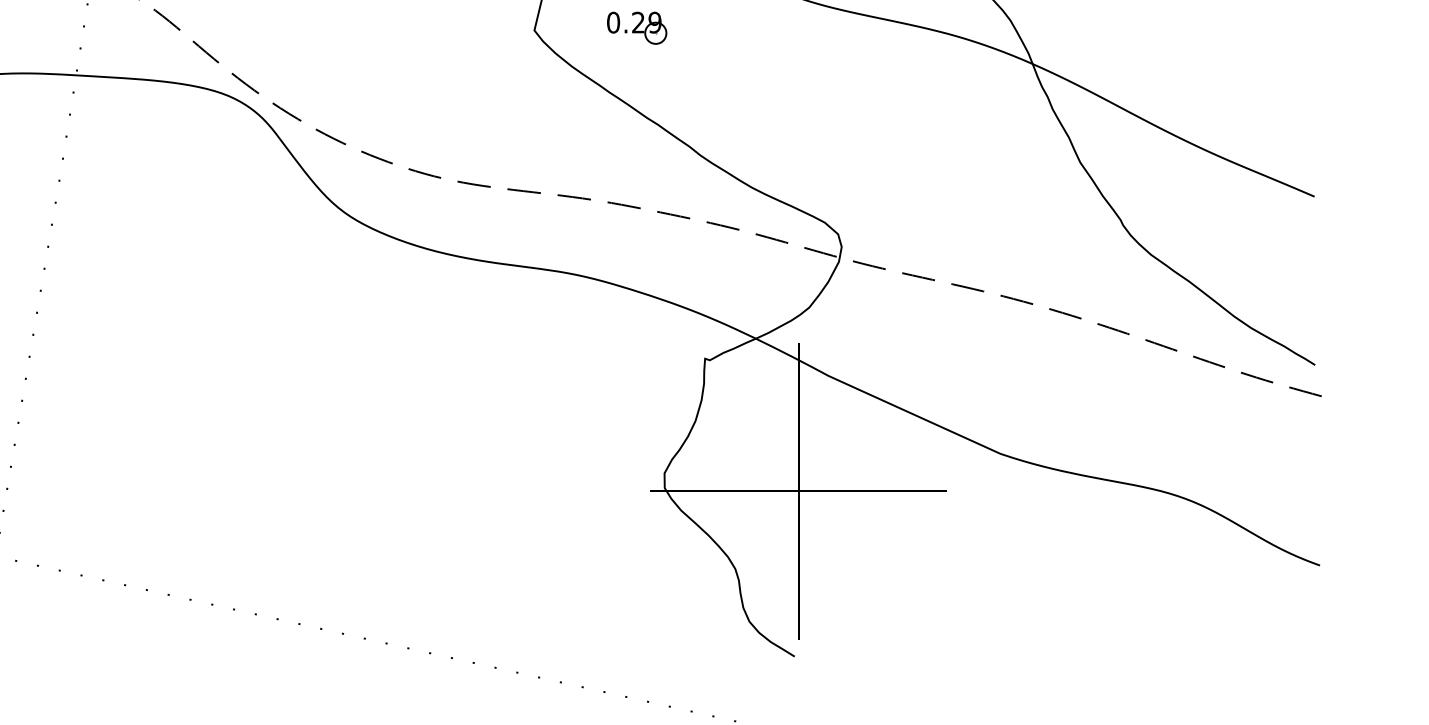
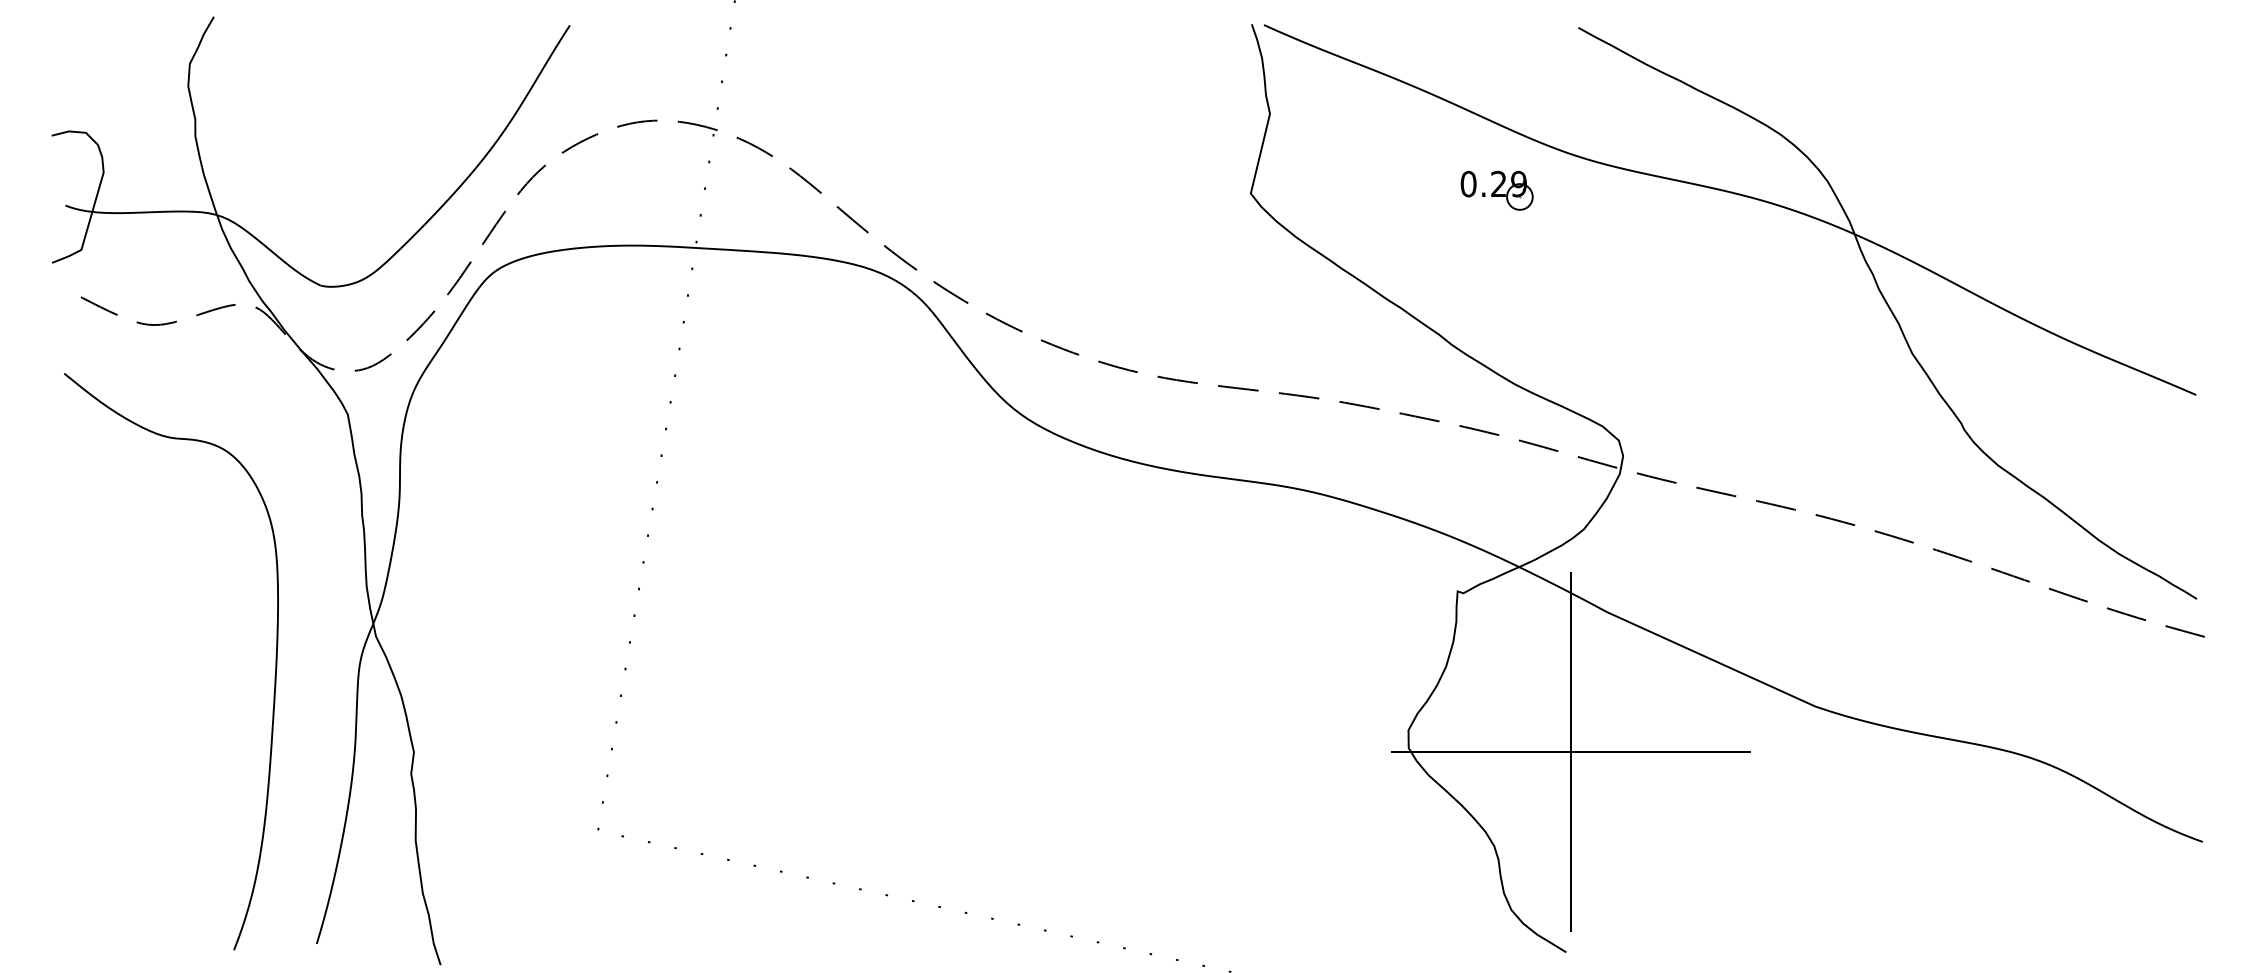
part: (636, 27) -> (1496, 190), moved

